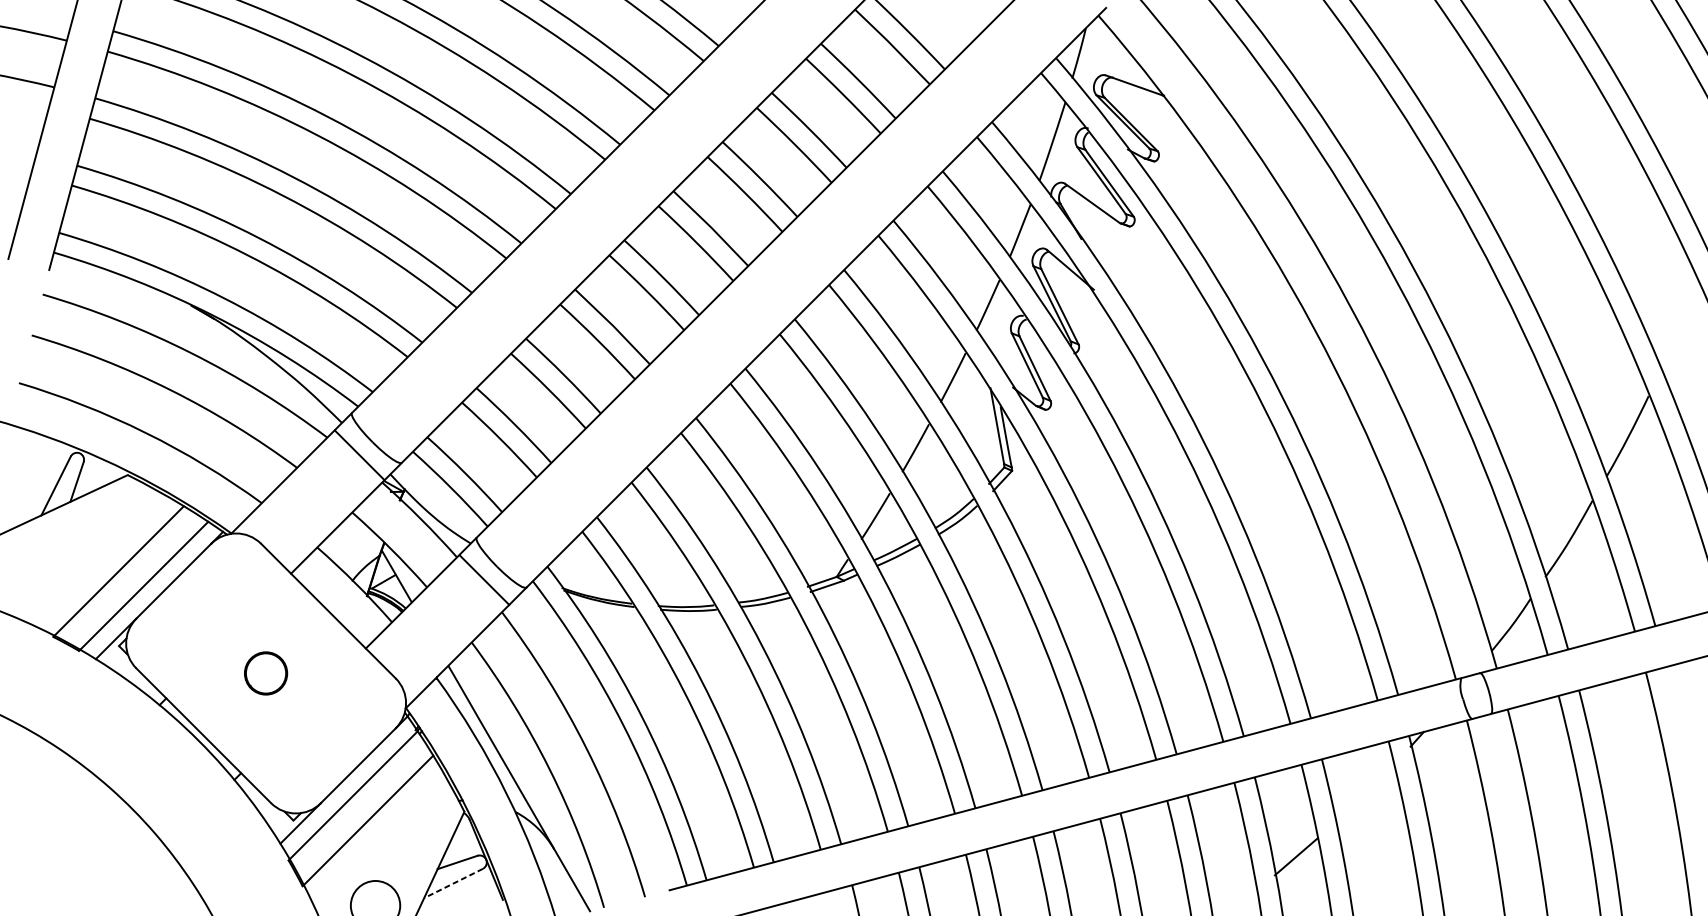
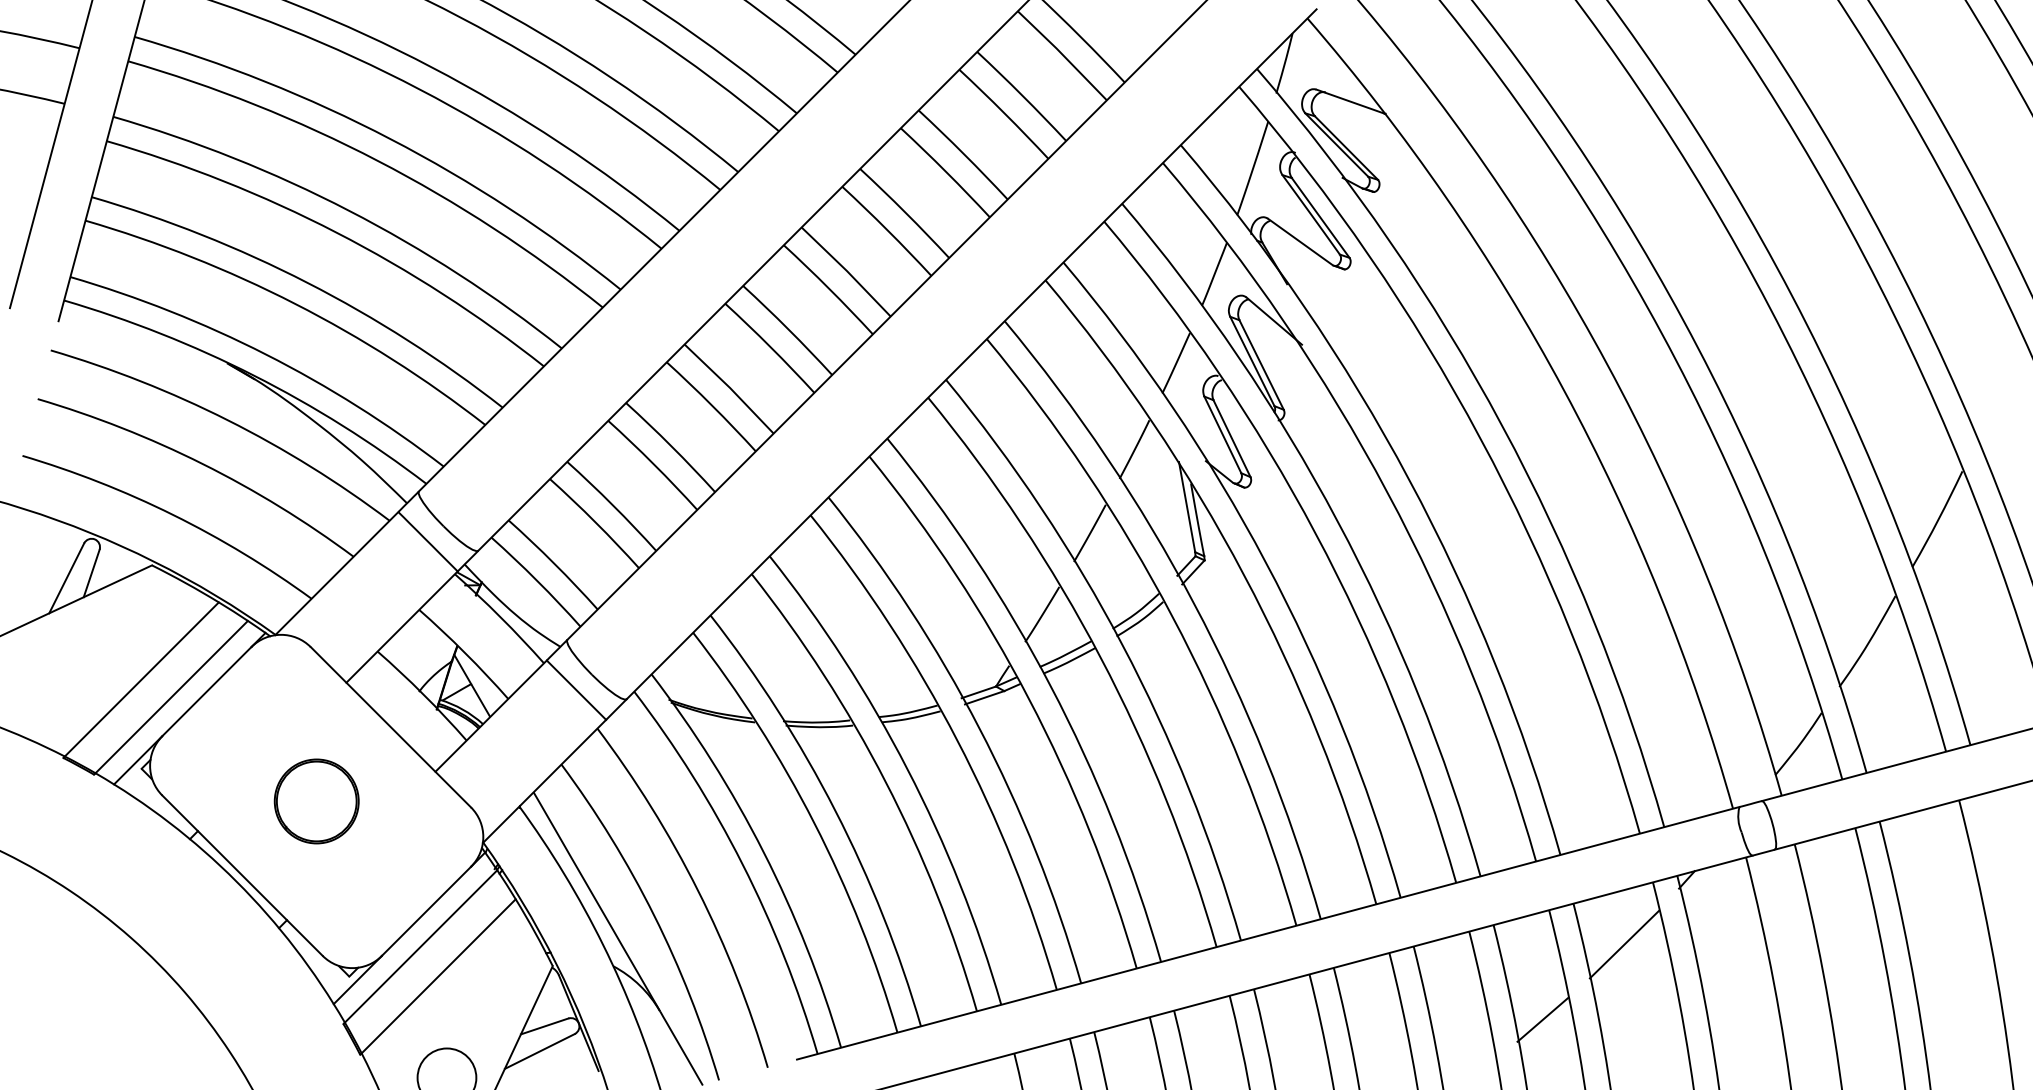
part: (265, 673) -> (316, 801), size x1.67
line: (1364, 793) -> (1624, 944), added
line: (453, 883) -> (539, 1051), dashed -> solid

